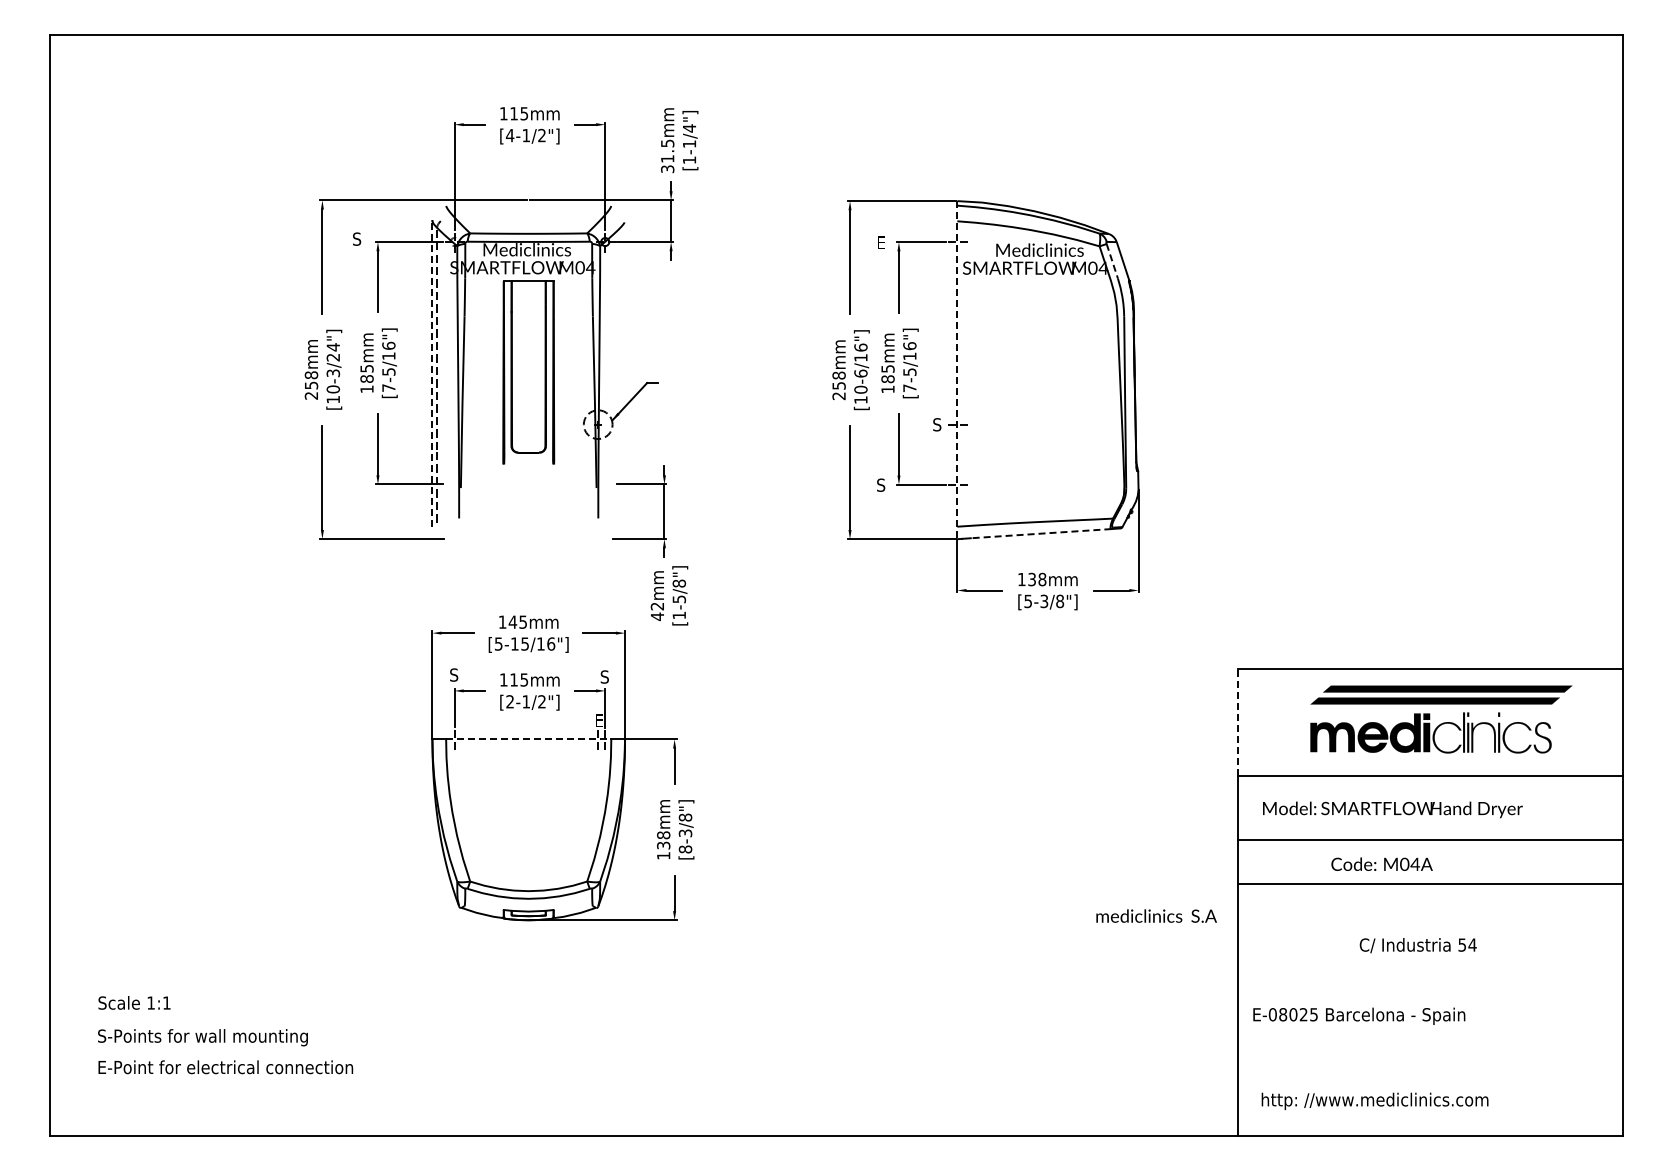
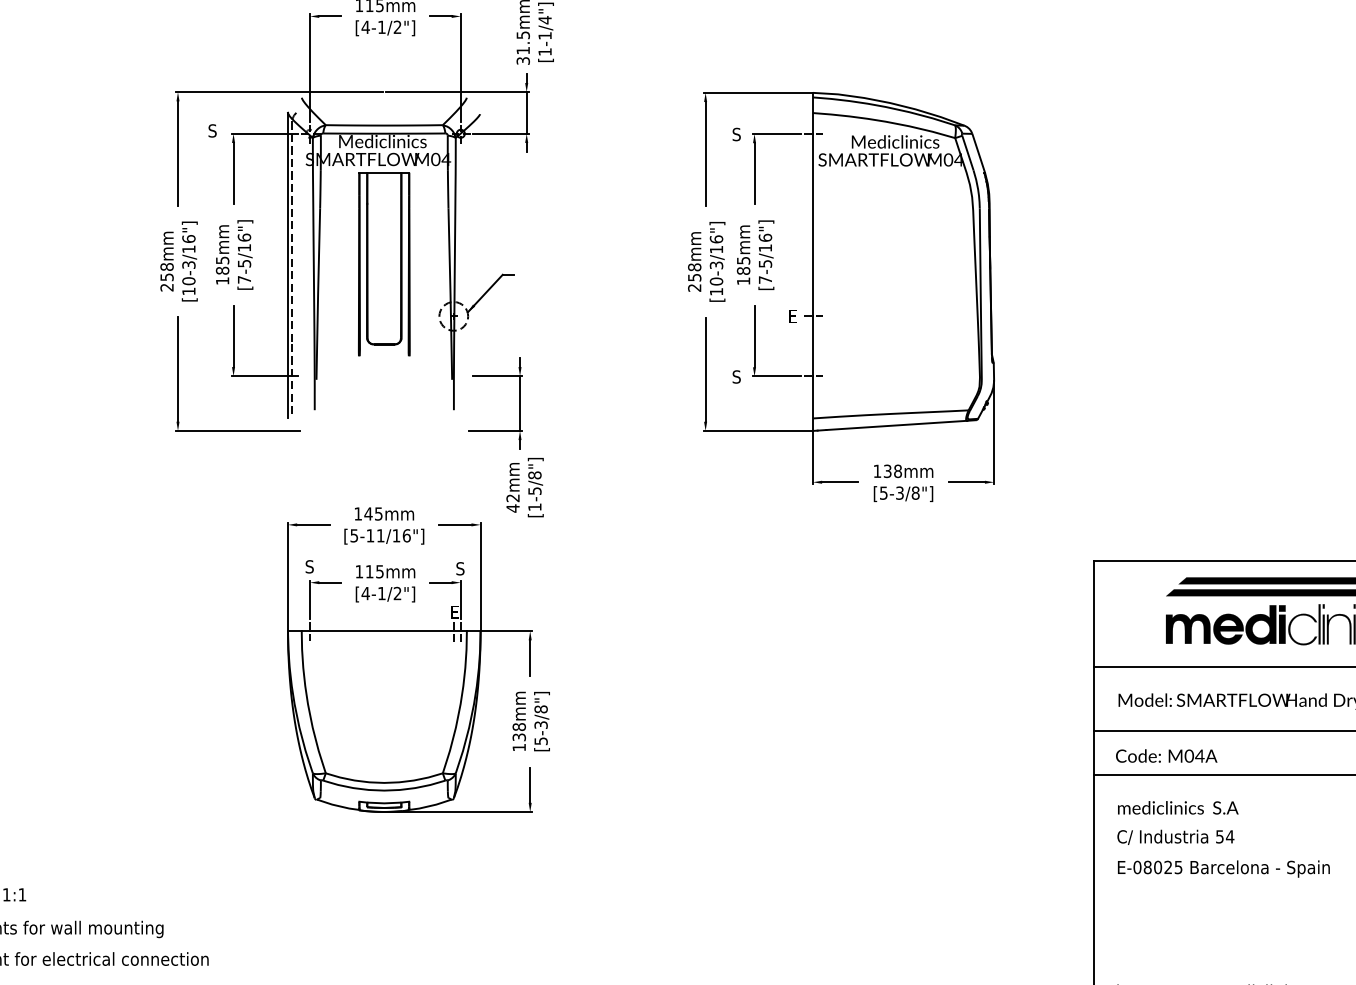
text: (881, 242) -> (737, 134), E -> S
line: (1112, 261) -> (968, 153), dashed -> solid
text: (333, 352) -> (189, 244), [10-3/24"] -> [10-3/16"]
line: (957, 370) -> (813, 262), dashed -> solid
line: (432, 373) -> (288, 265), dashed -> solid
text: (860, 373) -> (716, 265), [10-6/16"] -> [10-3/16"]
text: (937, 424) -> (793, 316), S -> E
line: (1040, 533) -> (896, 425), dashed -> solid
text: (524, 643) -> (380, 535), [5-15/16"] -> [5-11/16"]
text: (509, 701) -> (365, 593), [2-1/2"] -> [4-1/2"]
line: (1238, 721) -> (1094, 613), dashed -> solid
line: (528, 739) -> (384, 631), dashed -> solid
text: (685, 849) -> (541, 741), [8-3/8"] -> [5-3/8"]
text: (1381, 863) -> (1166, 755), moved
text: (1156, 915) -> (1178, 807), moved
text: (1417, 945) -> (1175, 837), moved
text: (1359, 1015) -> (1224, 868), moved

